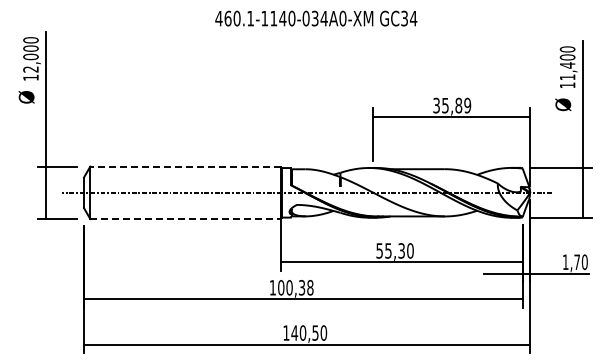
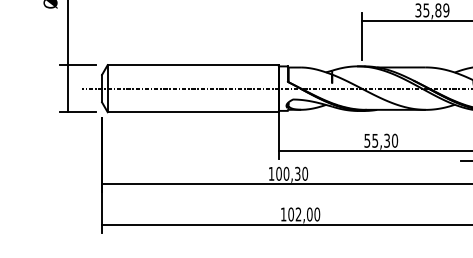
line: (185, 166) -> (193, 65), dashed -> solid
line: (186, 219) -> (194, 112), dashed -> solid
text: (310, 287) -> (305, 173), 100,38 -> 100,30
text: (304, 332) -> (299, 214), 140,50 -> 102,00

